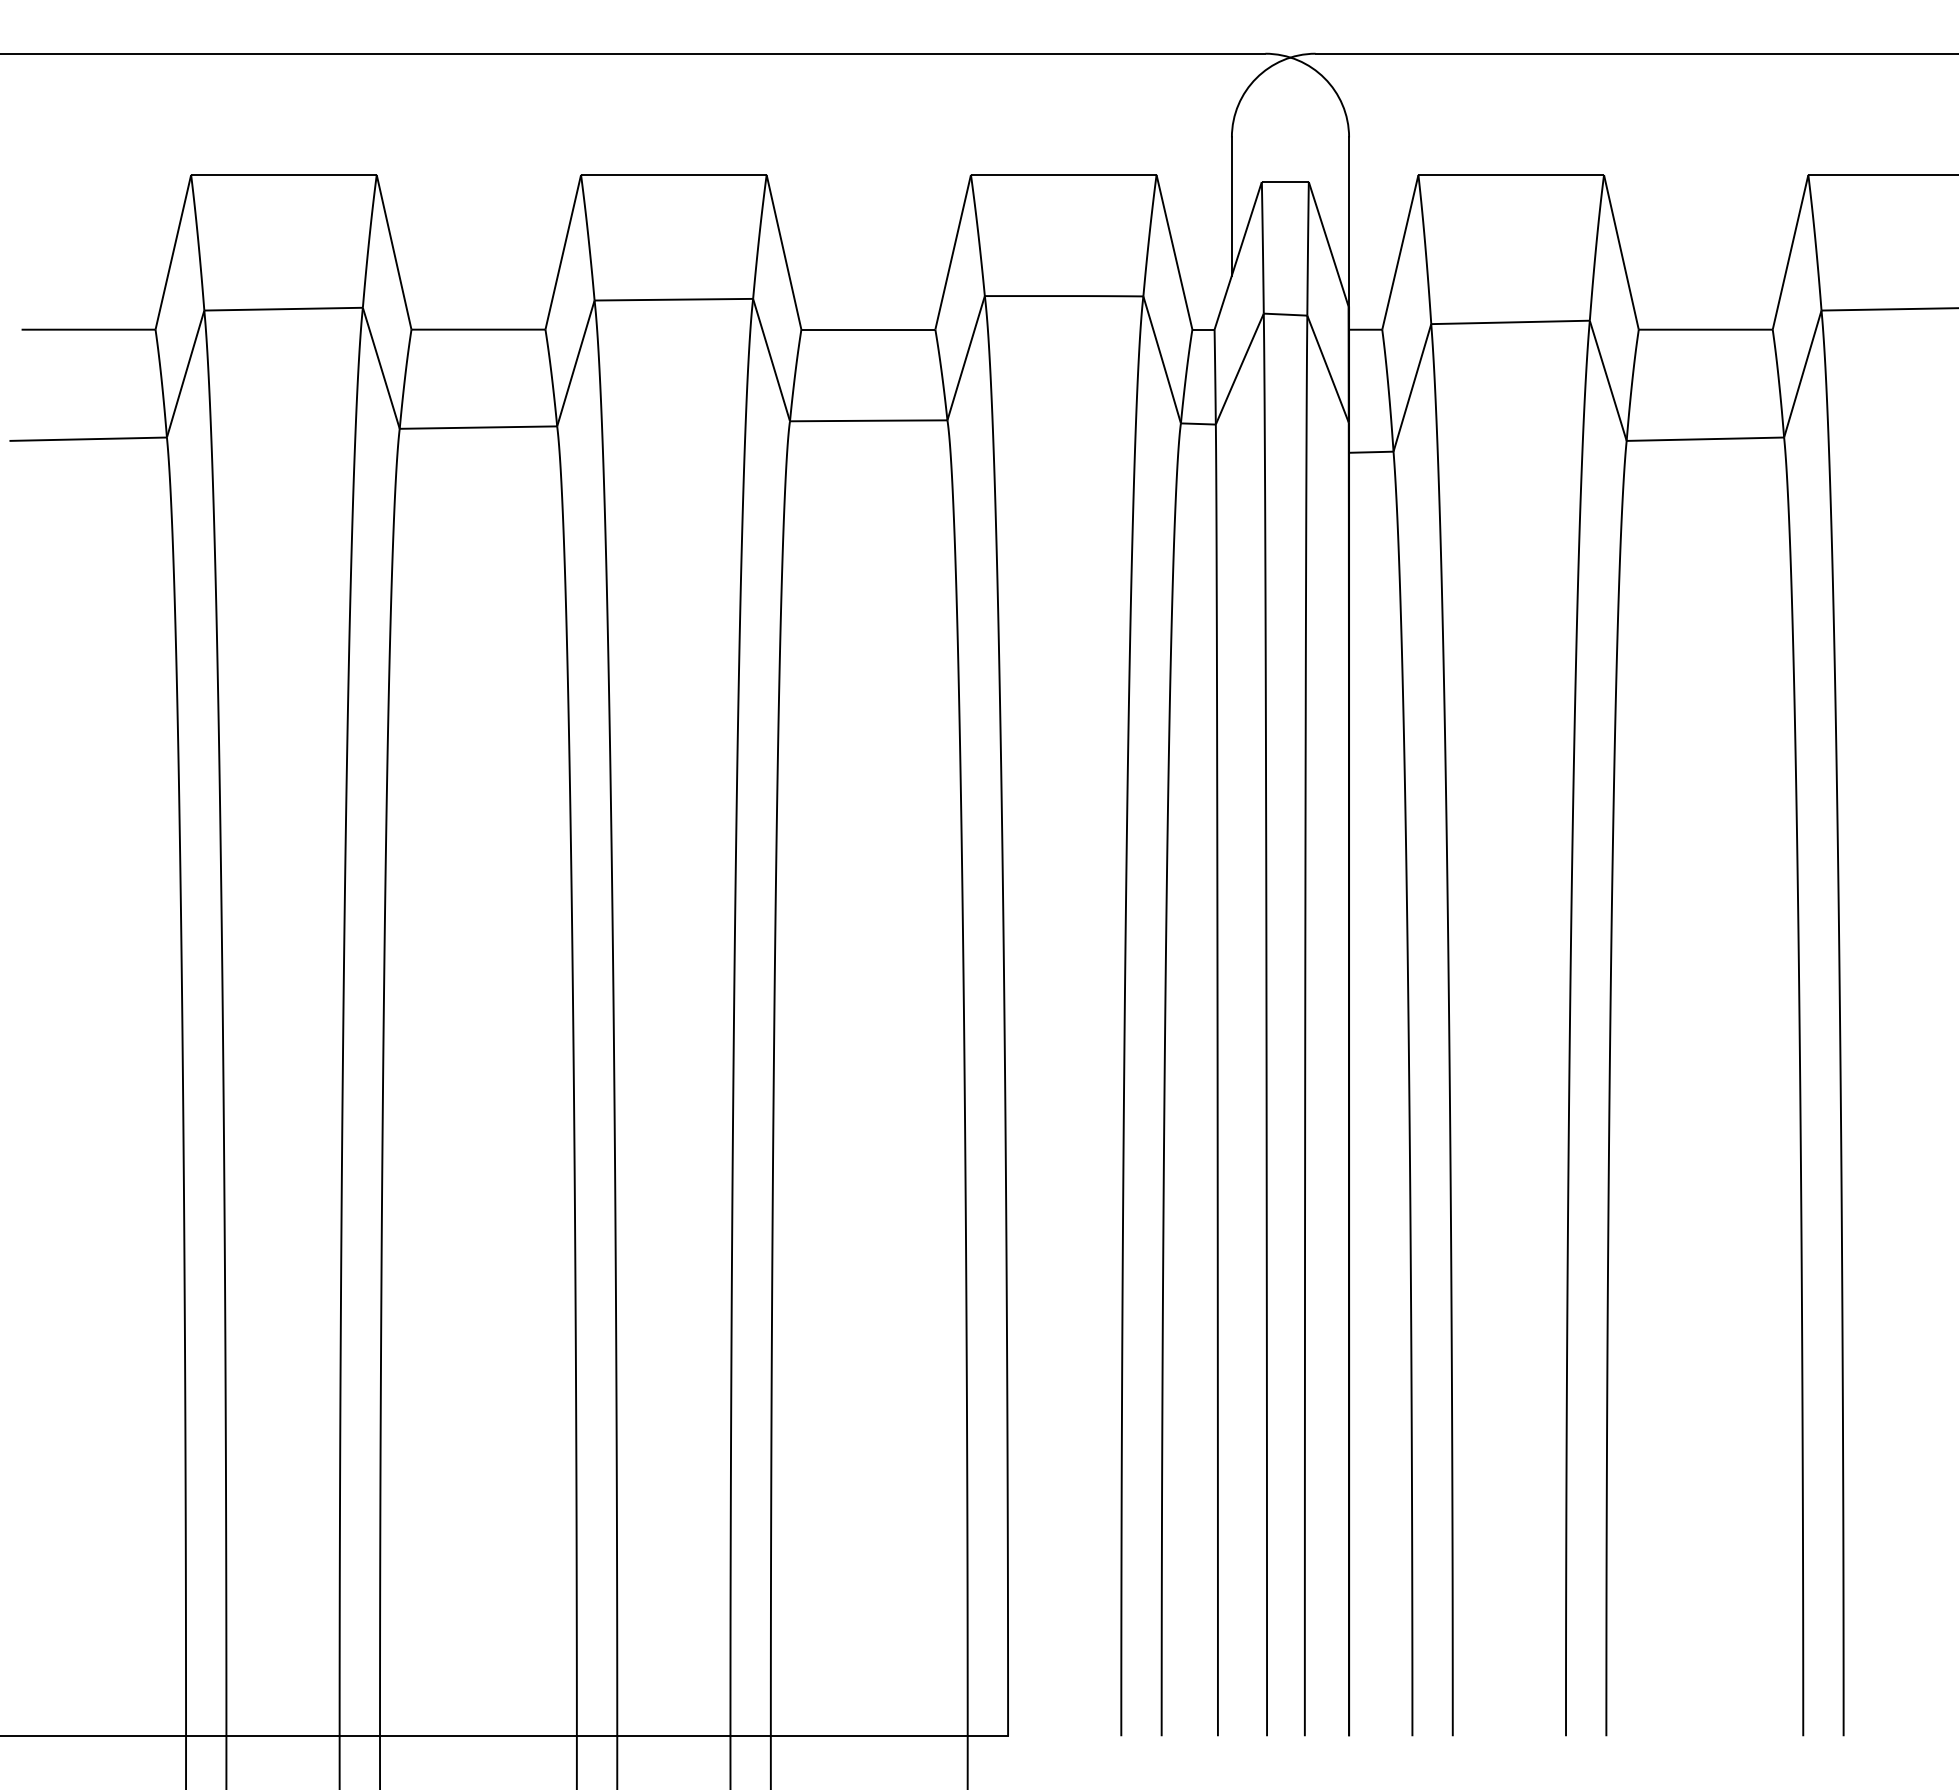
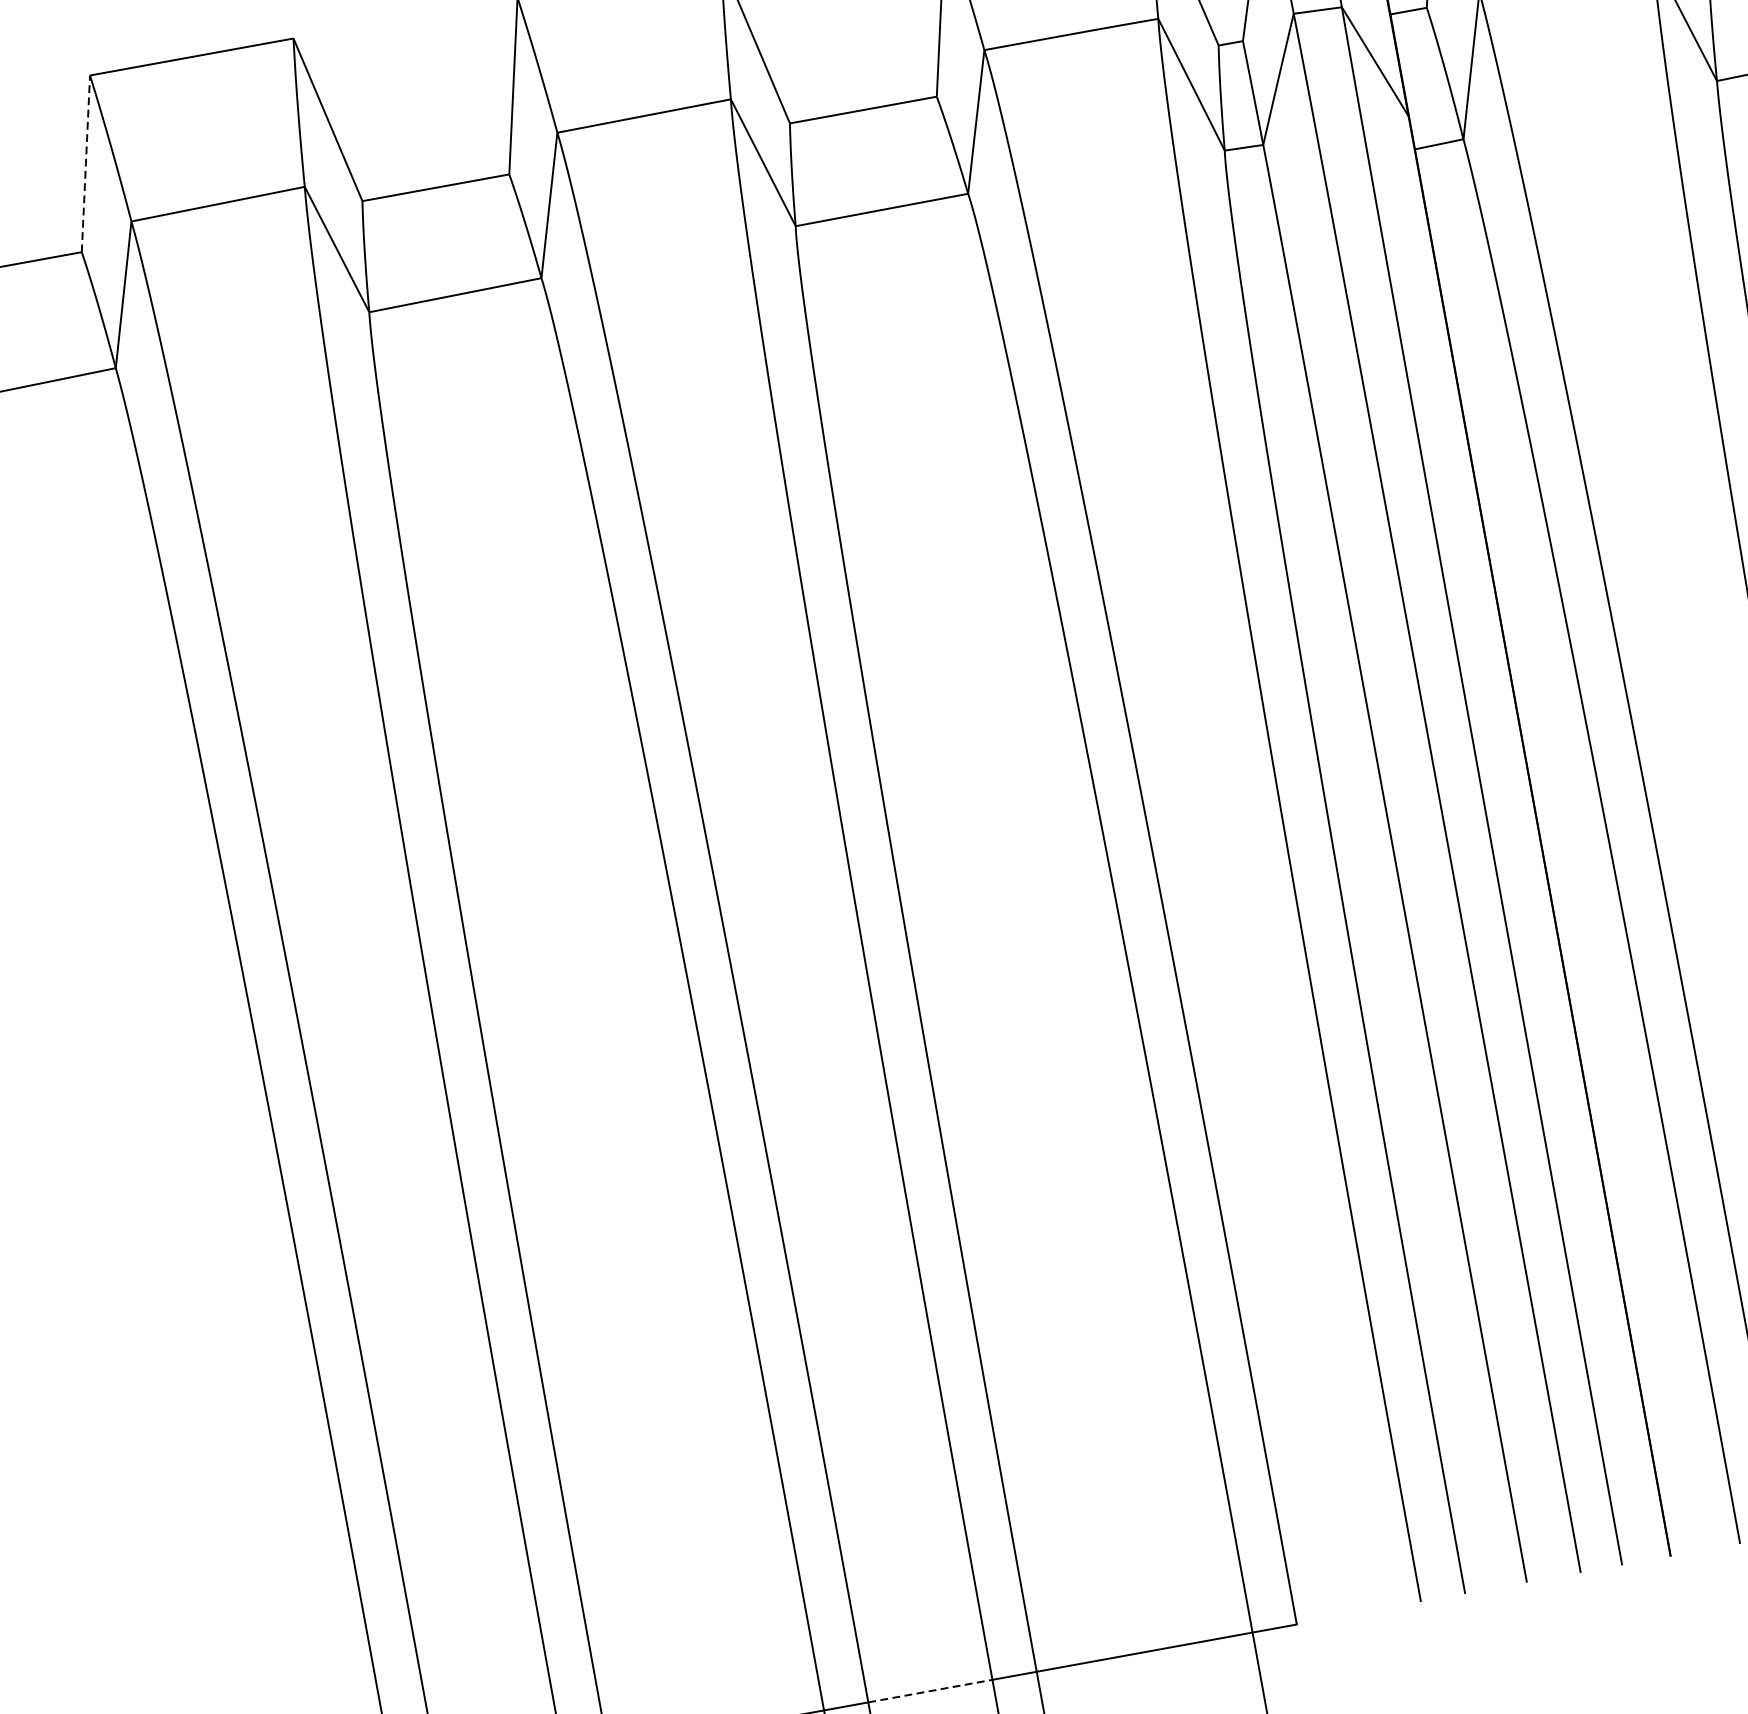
line: (173, 252) -> (86, 163), solid -> dashed
line: (673, 1736) -> (930, 1691), solid -> dashed

